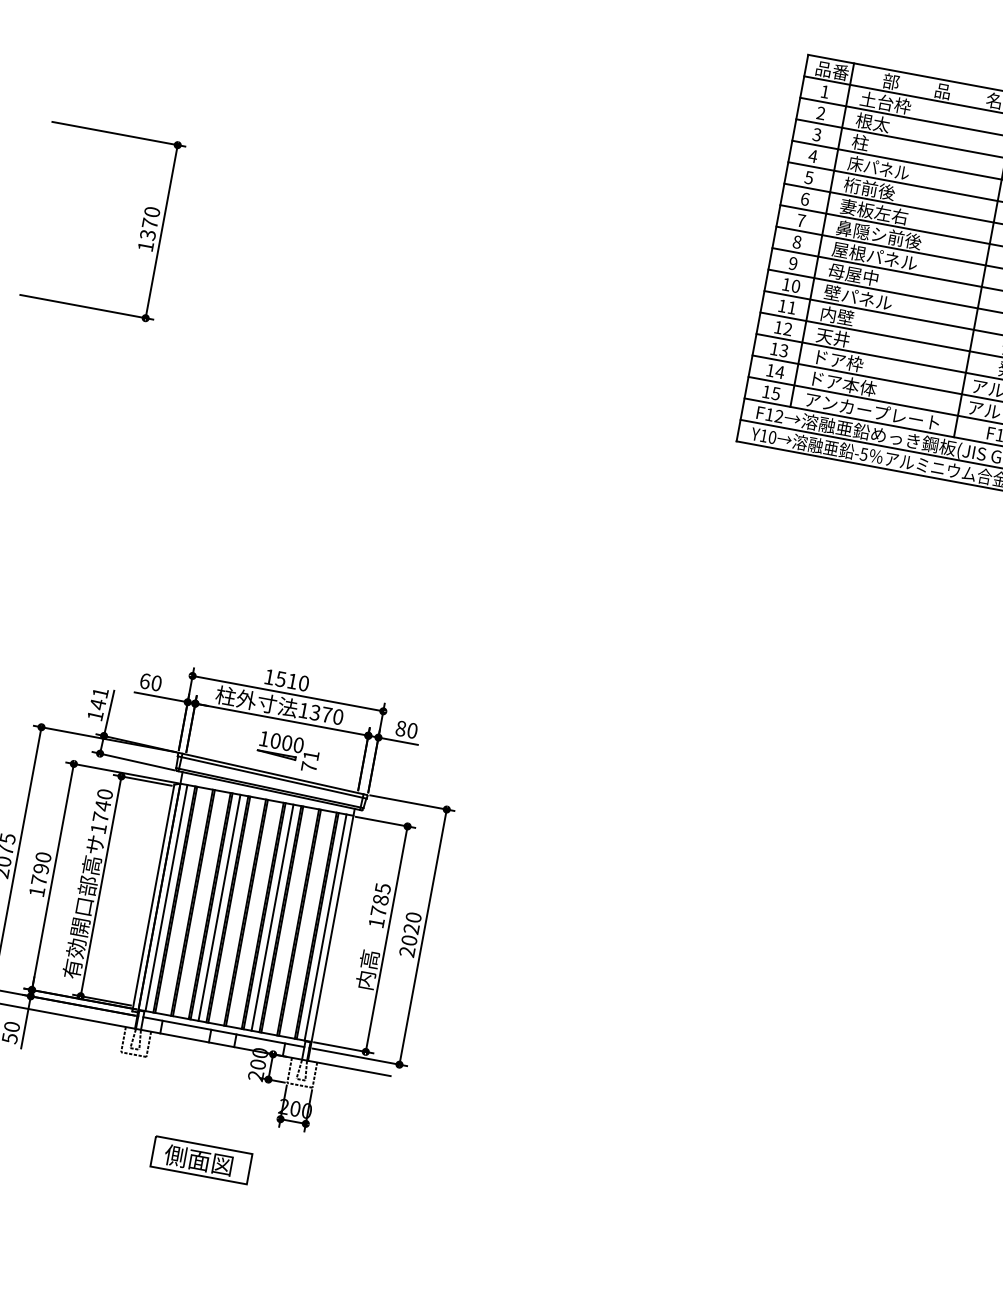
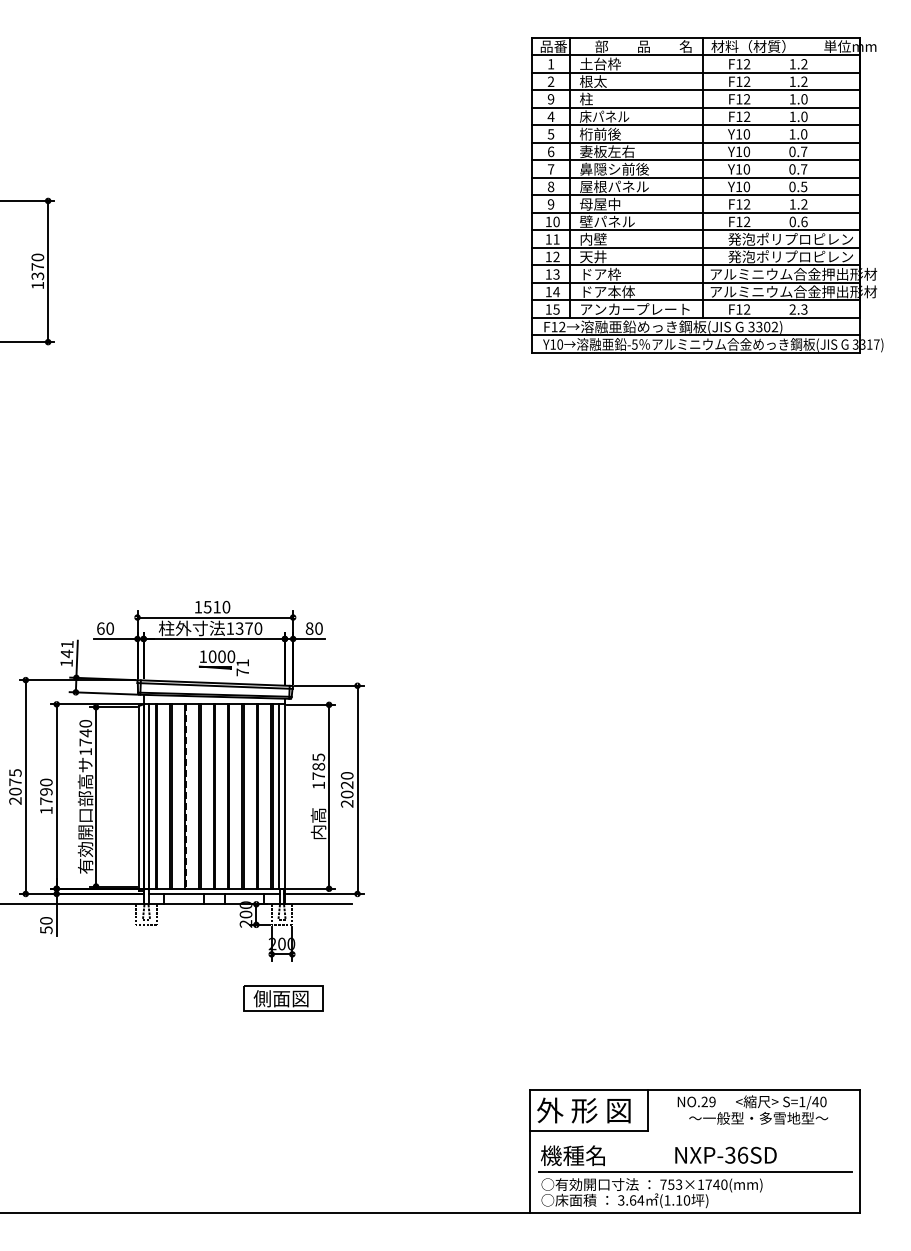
text: (816, 134) -> (550, 99), 3 -> 9
line: (211, 907) -> (186, 797), solid -> dashed
line: (219, 907) -> (192, 796), removed
line: (272, 917) -> (235, 796), removed
part: (201, 1160) -> (283, 998), moved

